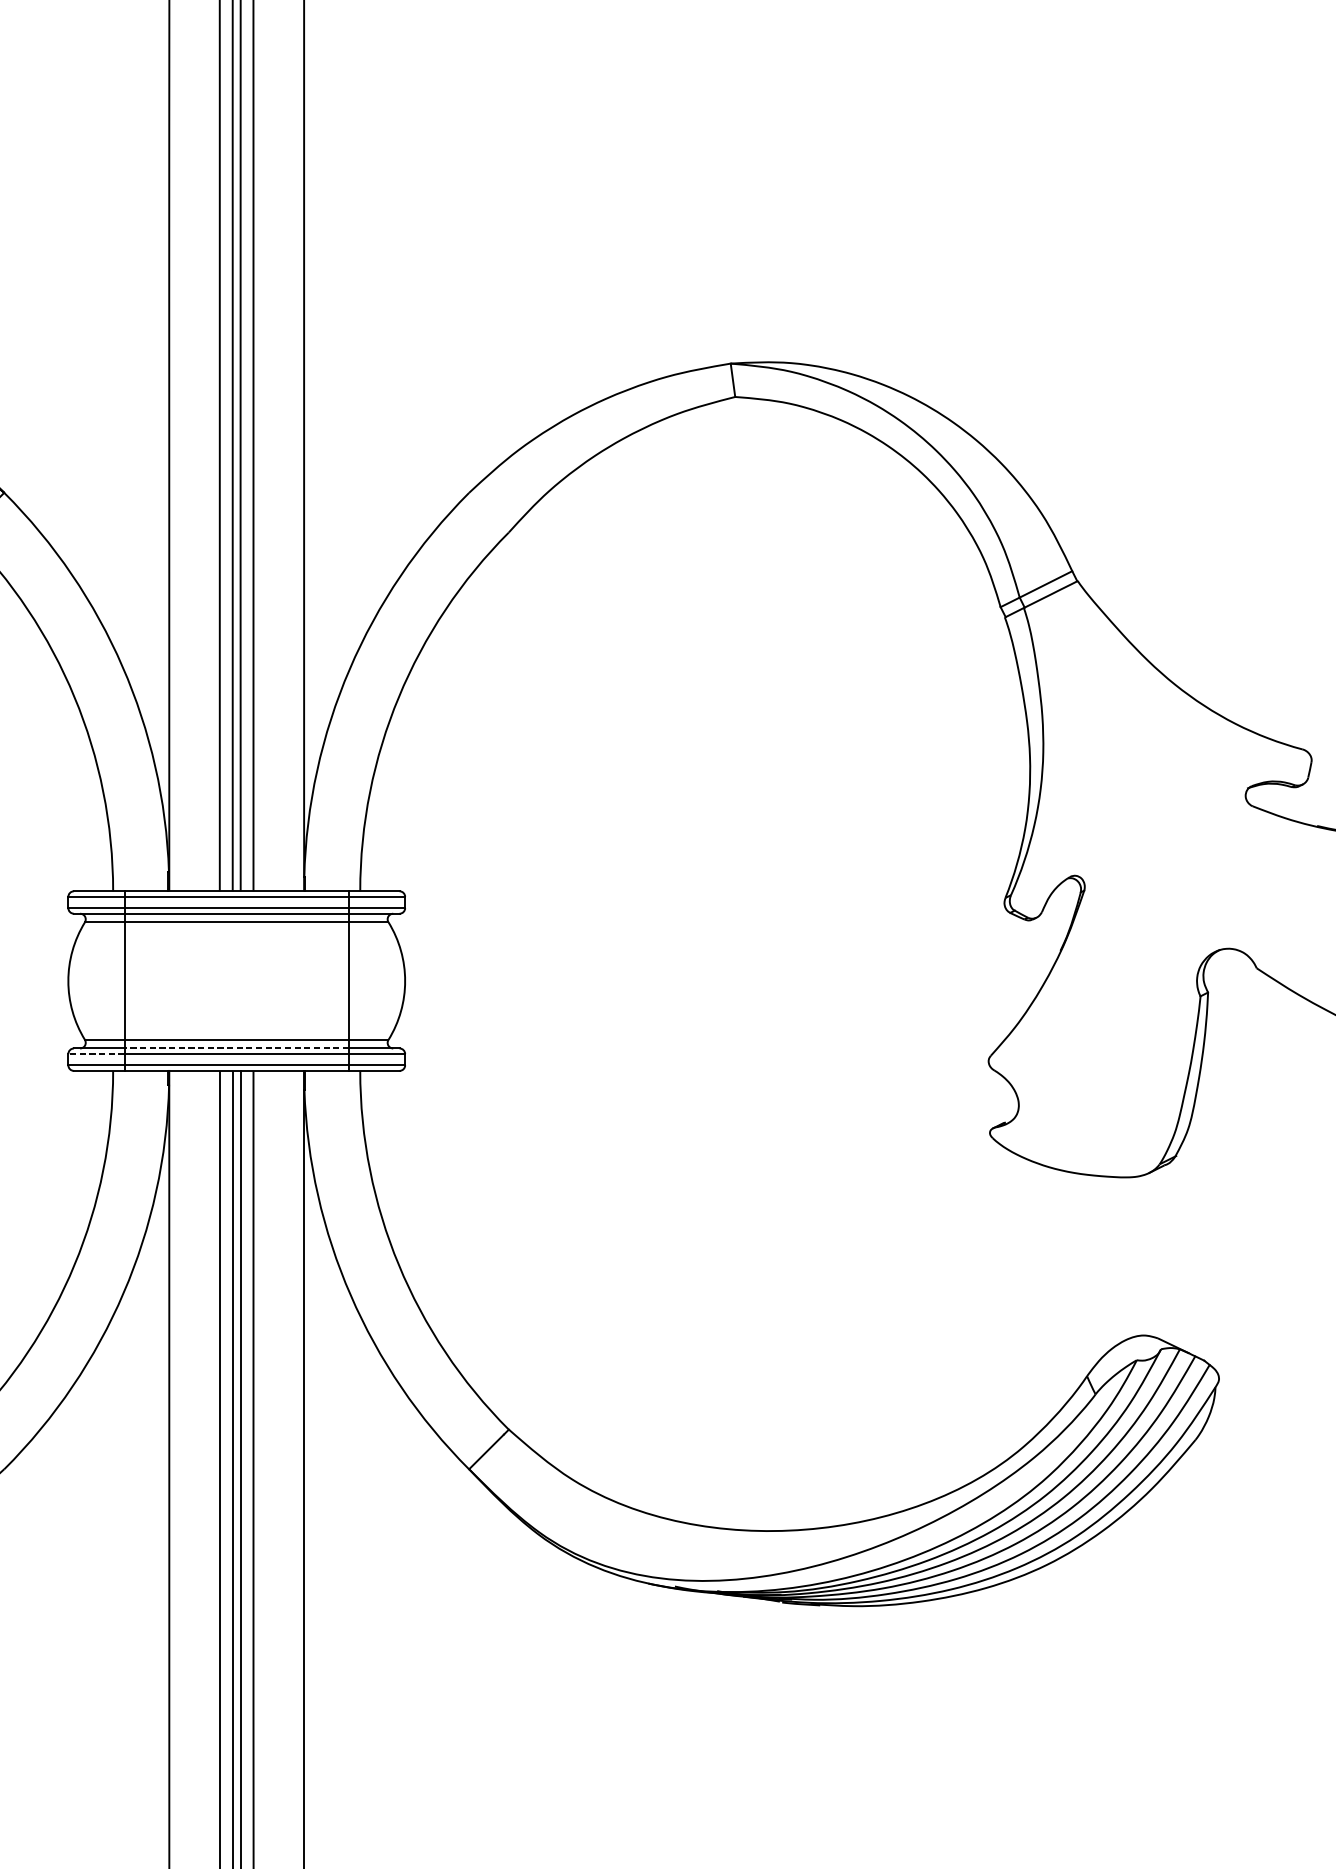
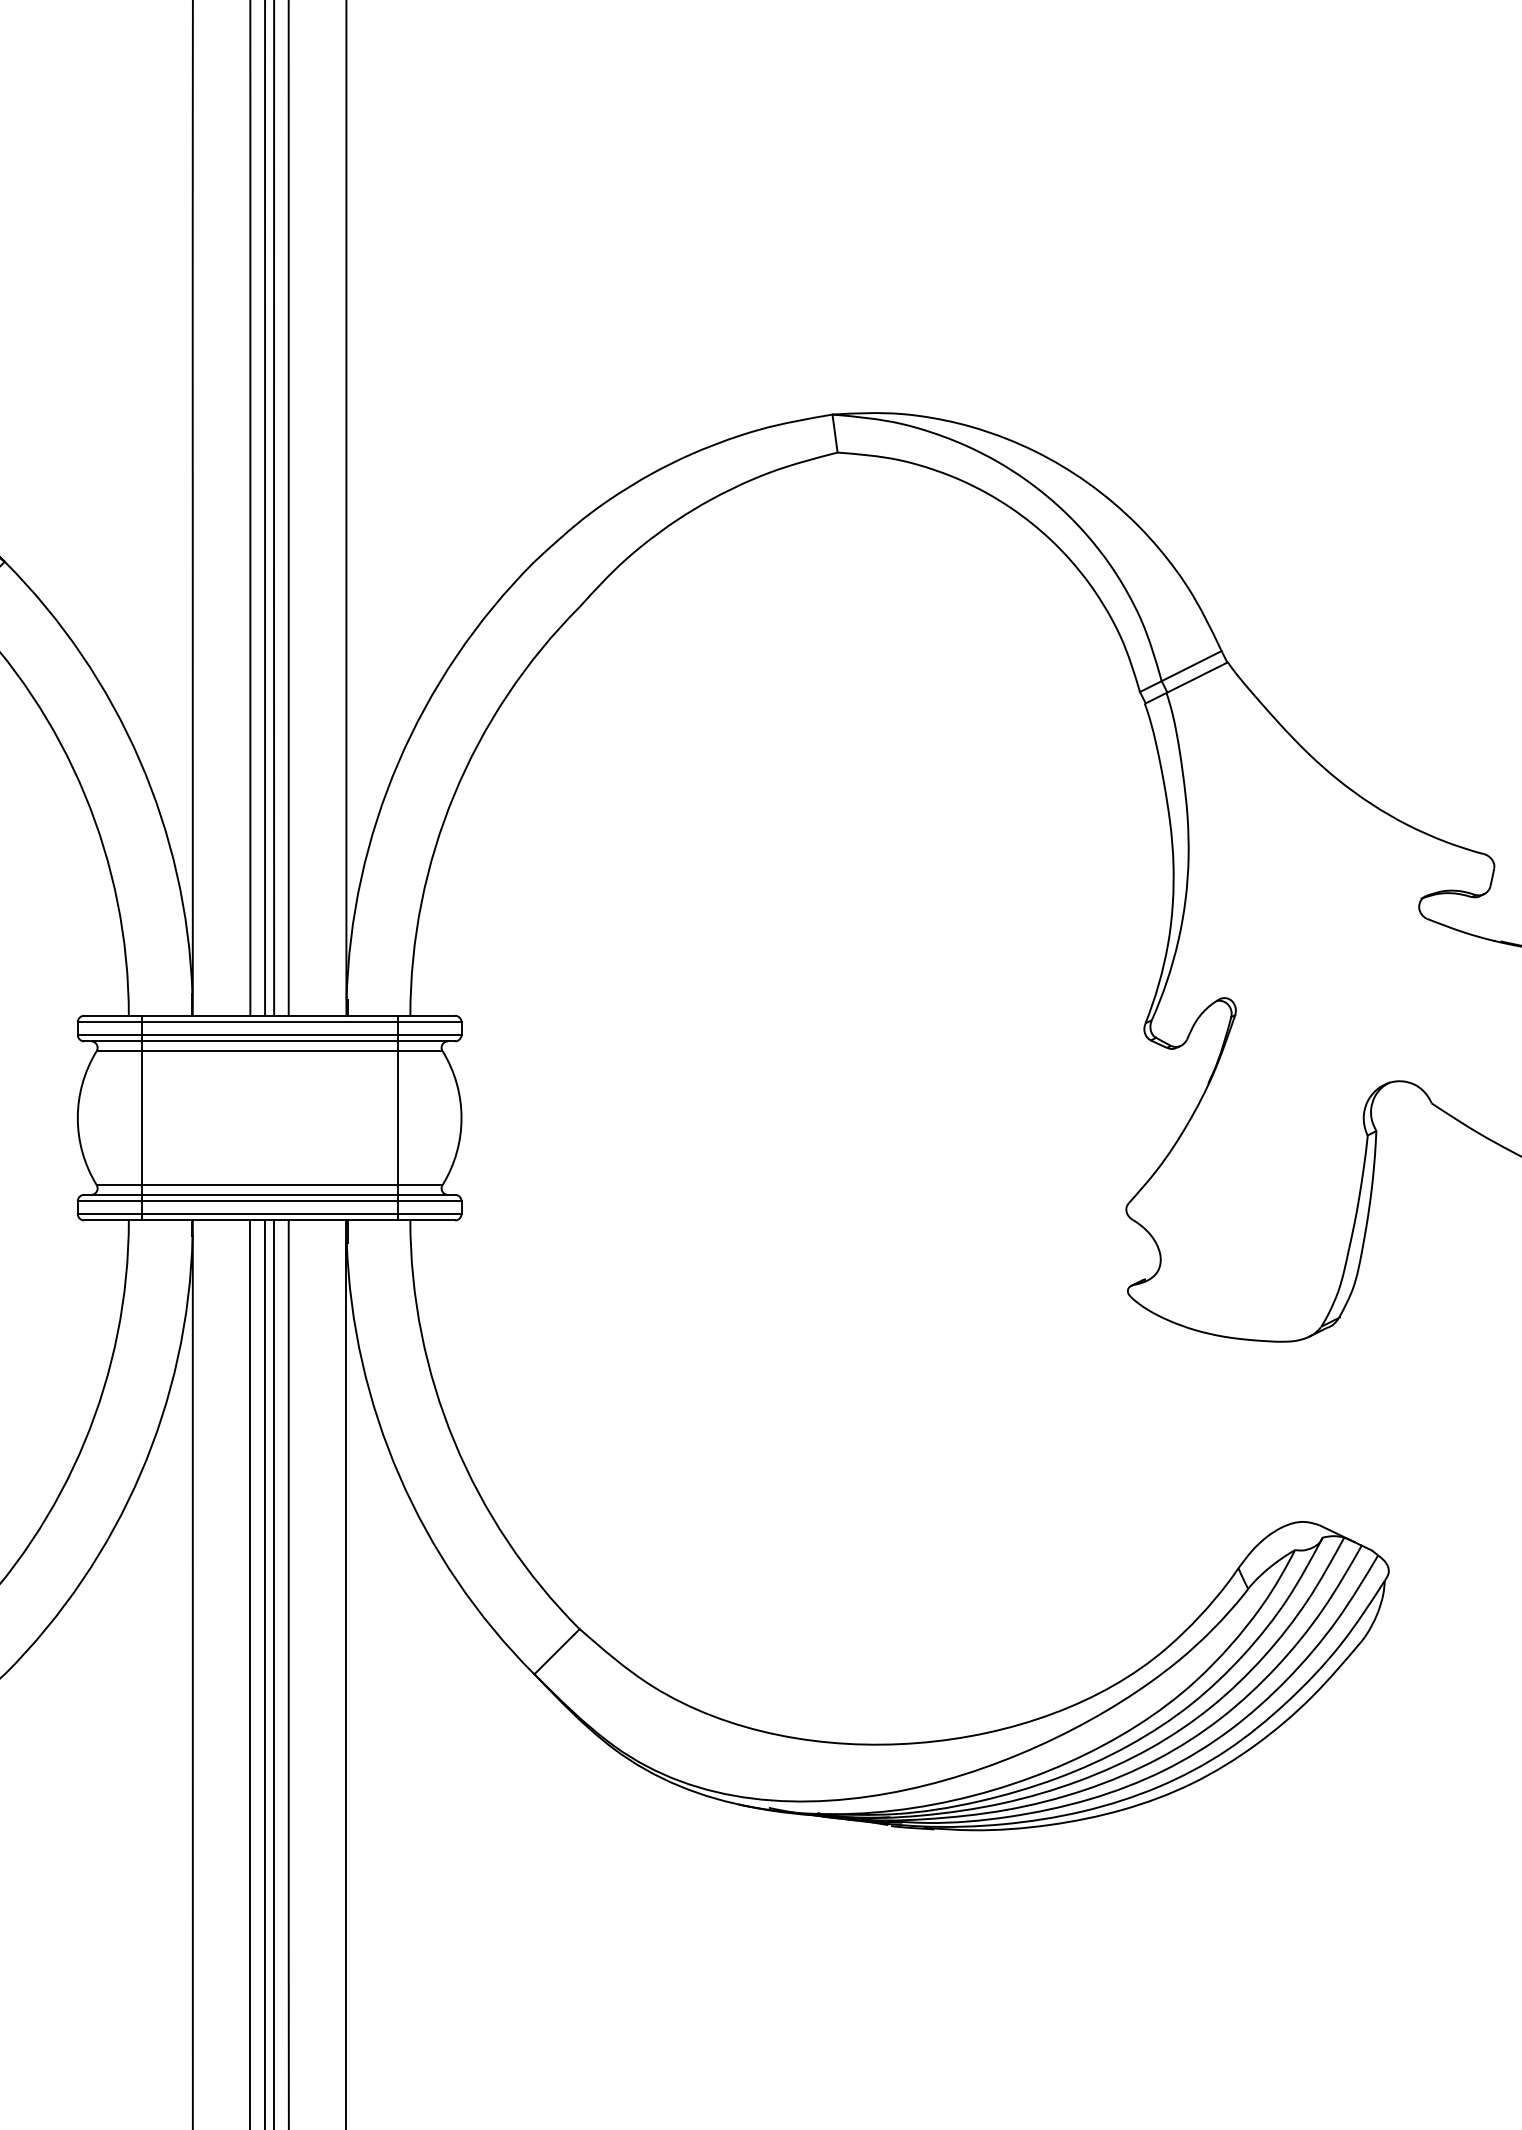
line: (236, 1048) -> (269, 1194), dashed -> solid
line: (96, 1054) -> (109, 1201), dashed -> solid

